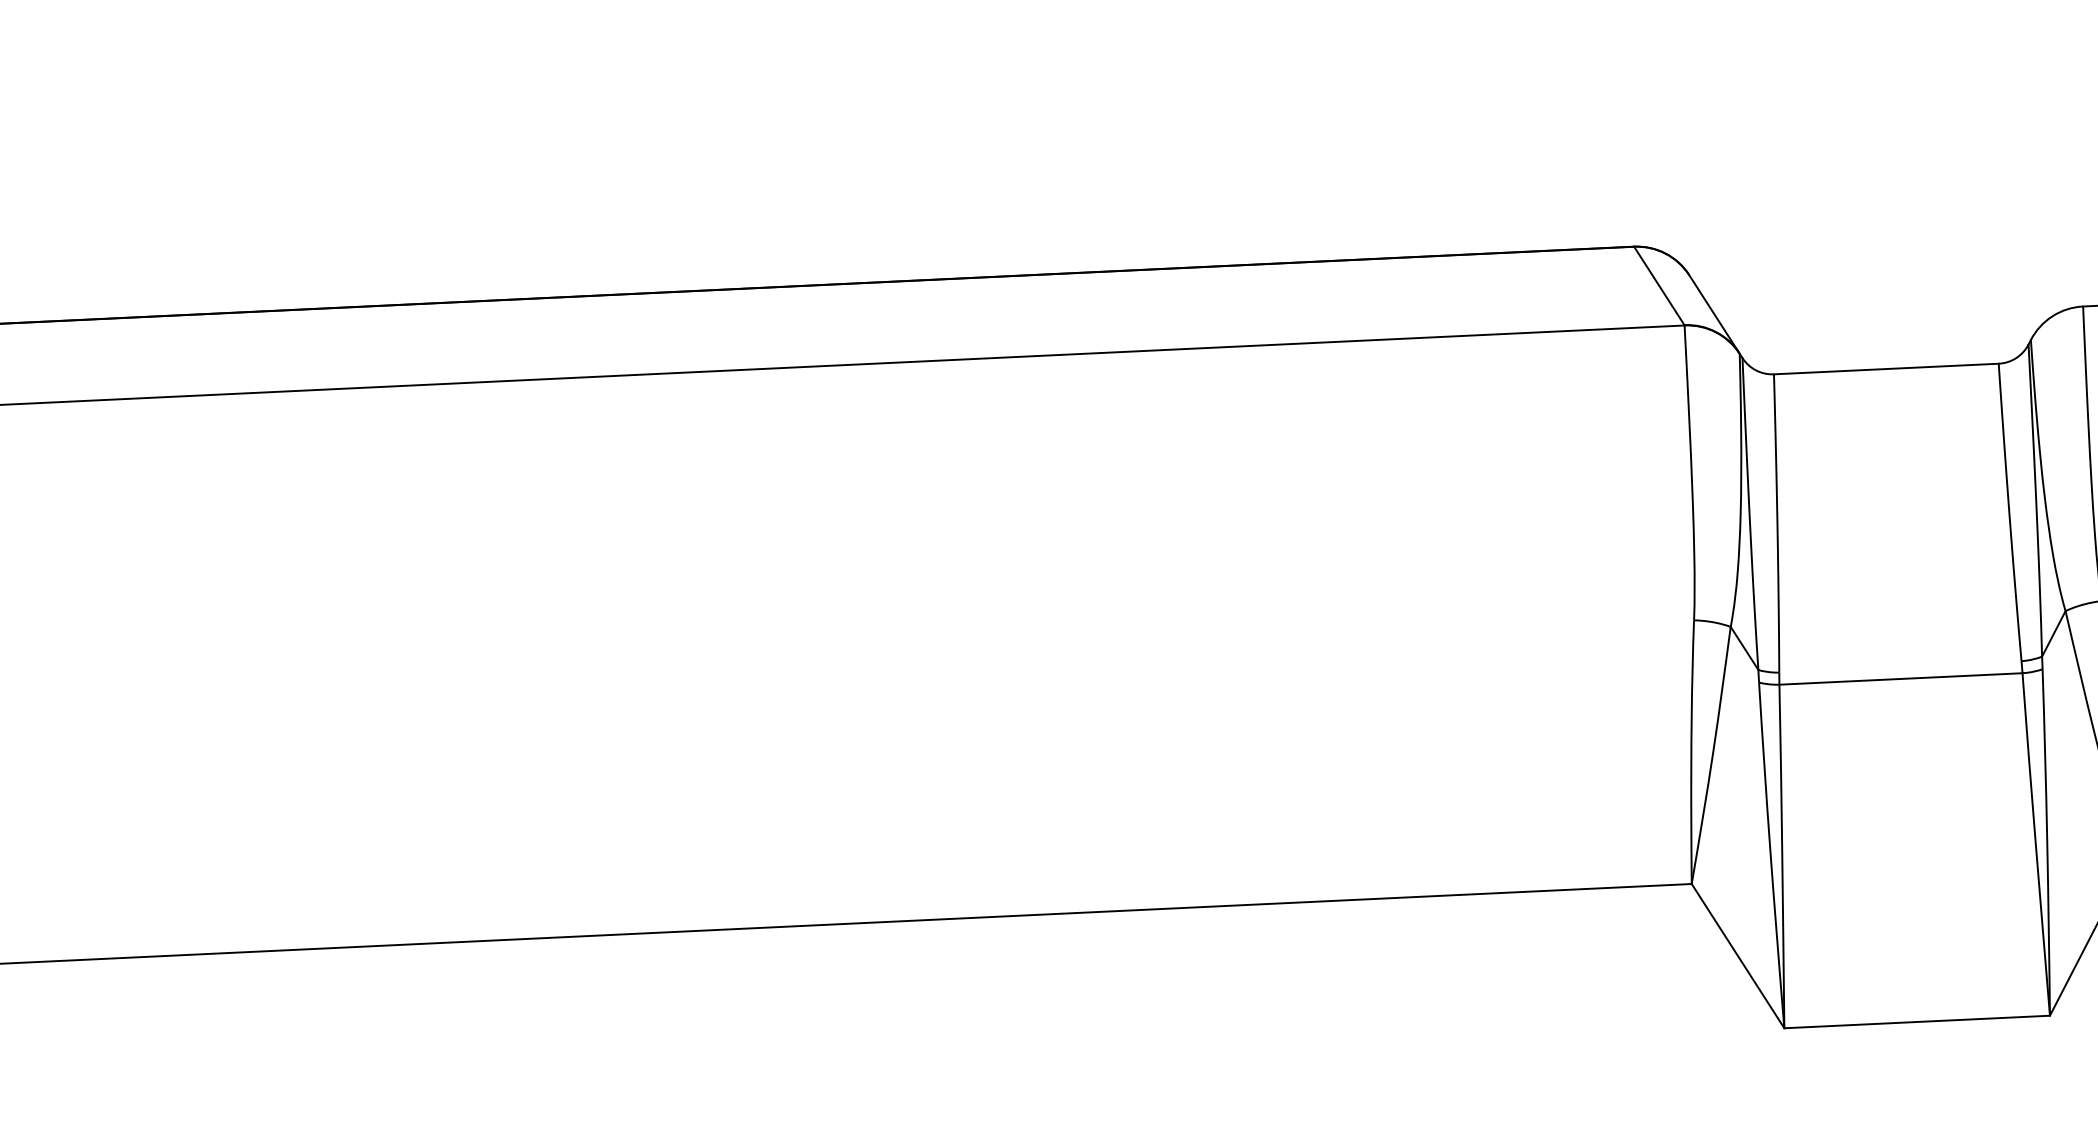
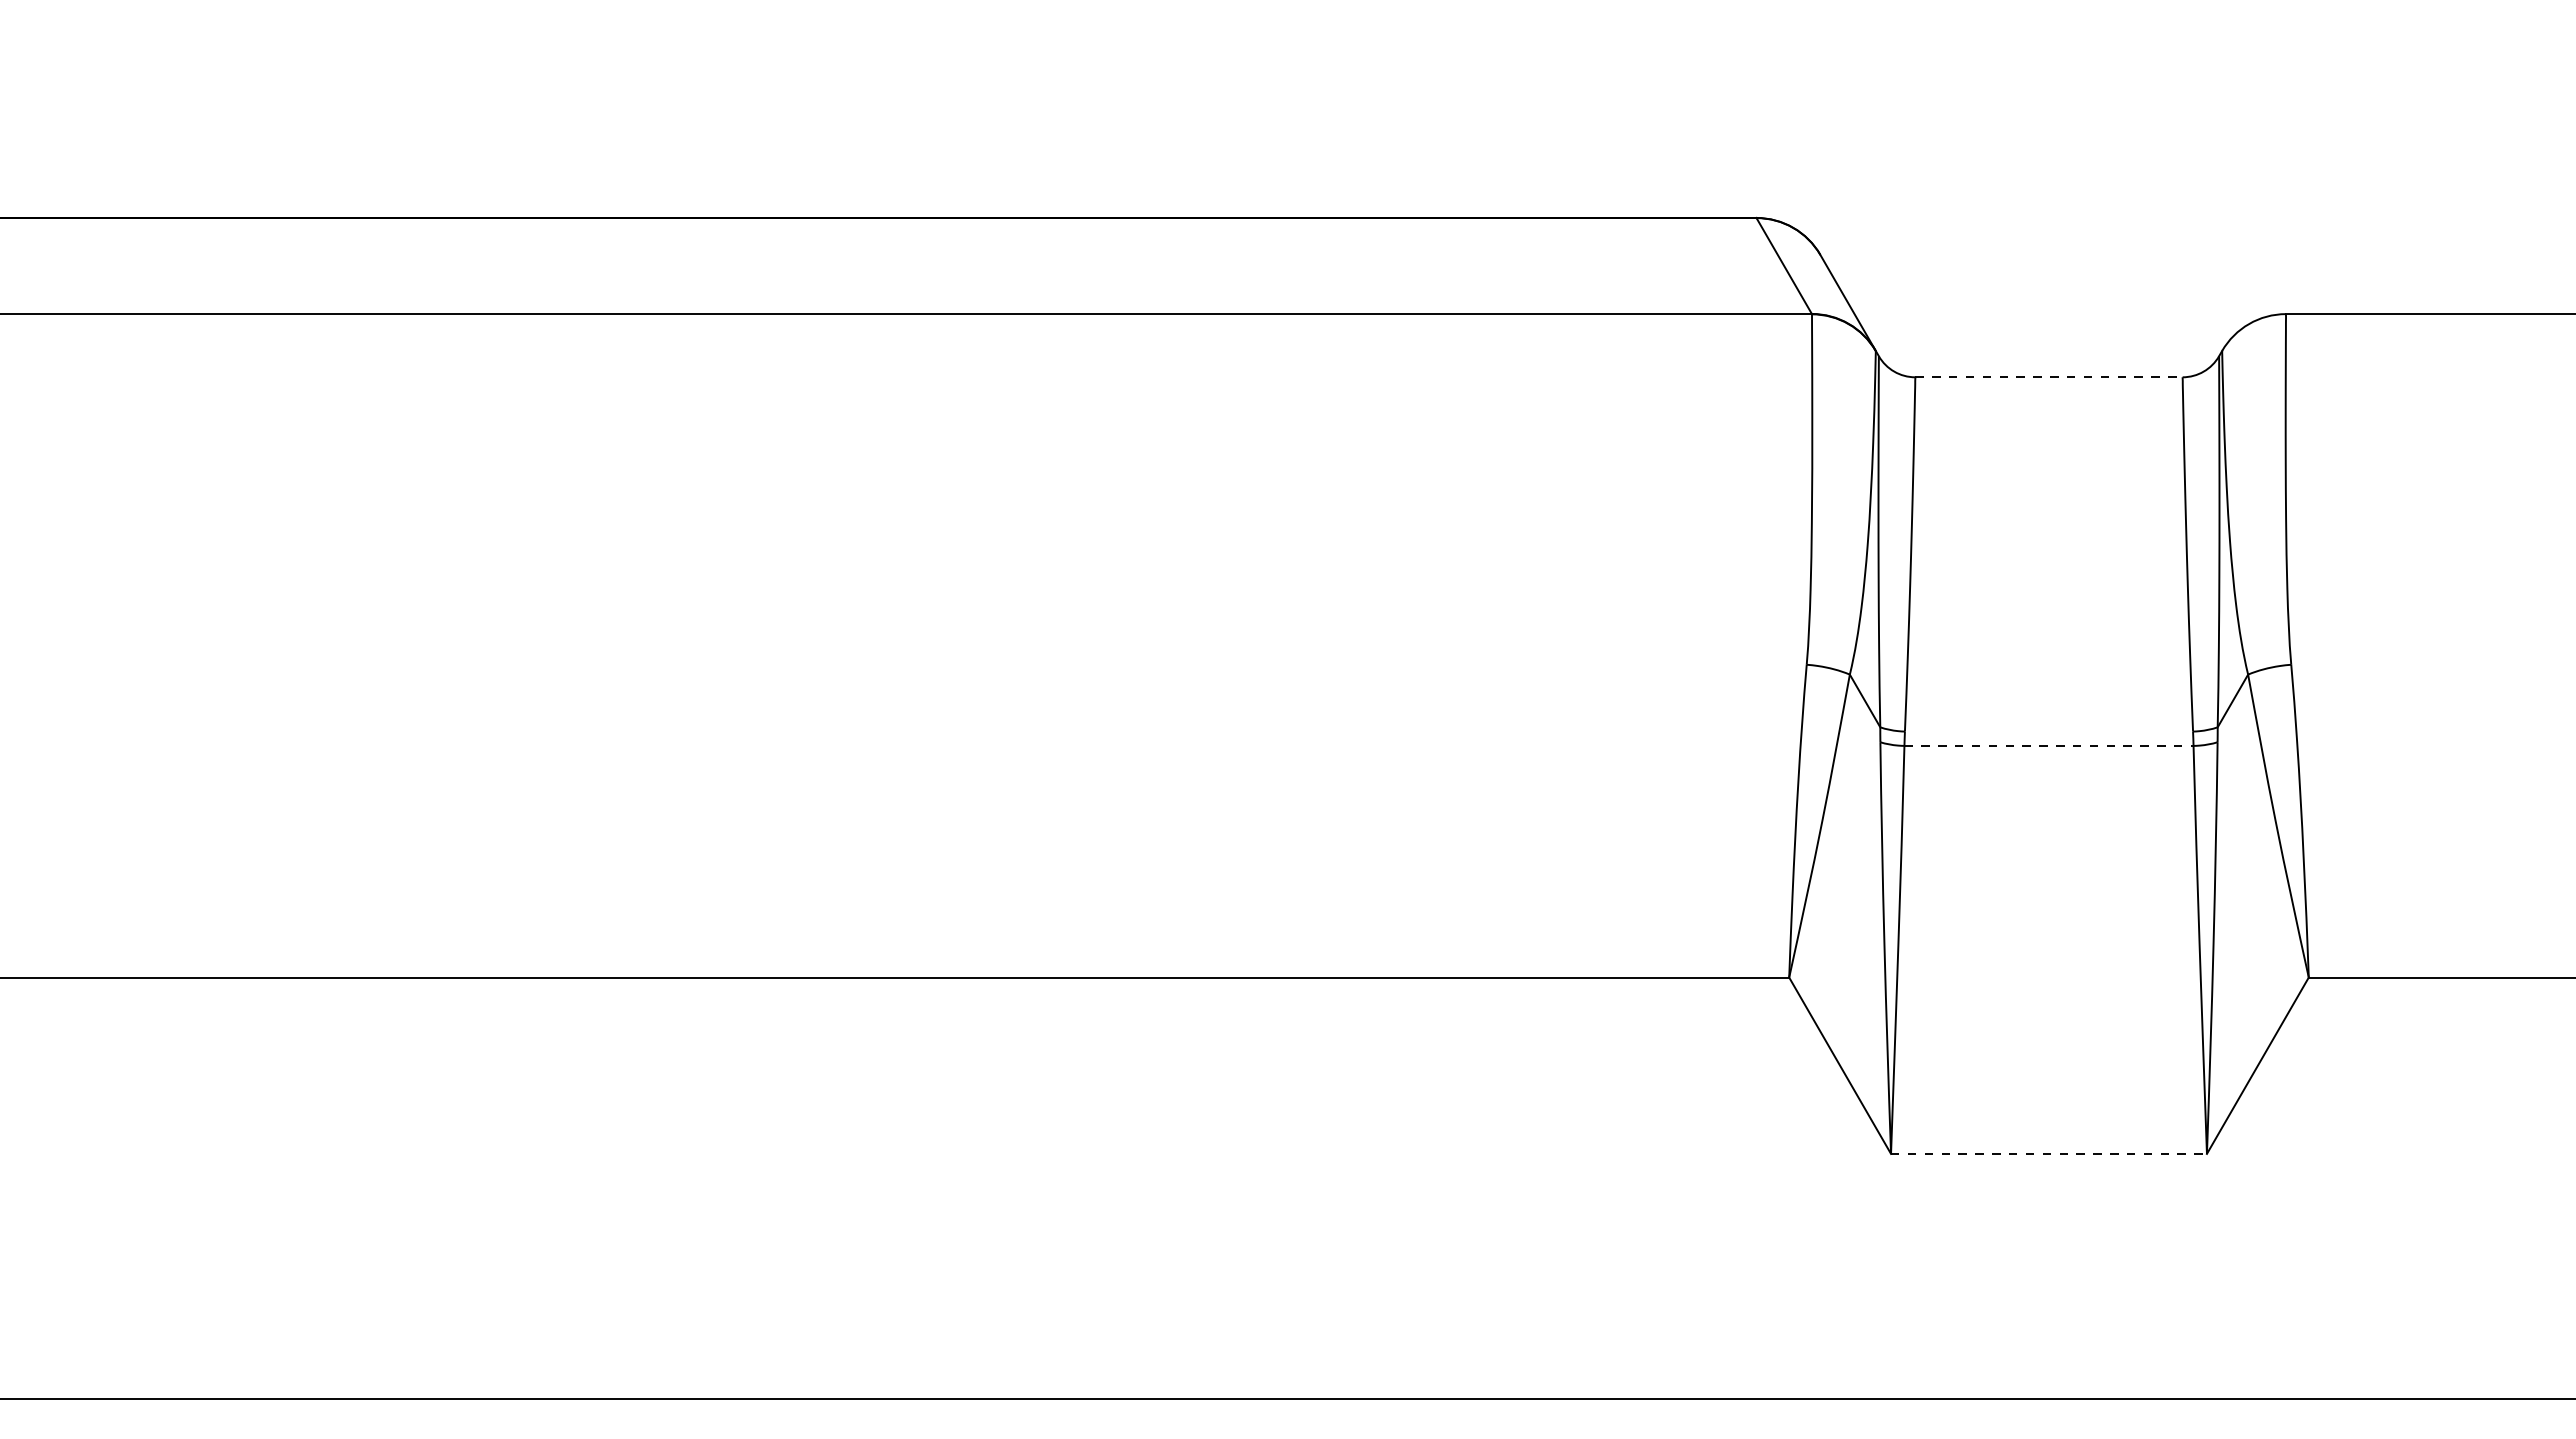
line: (1886, 369) -> (2049, 377), solid -> dashed
line: (1901, 678) -> (2049, 745), solid -> dashed
line: (1917, 1021) -> (2049, 1153), solid -> dashed

